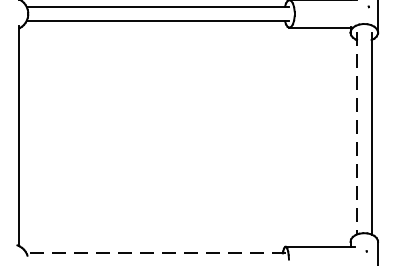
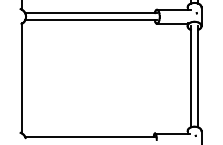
line: (356, 133) -> (190, 76), dashed -> solid
line: (156, 252) -> (90, 136), dashed -> solid

